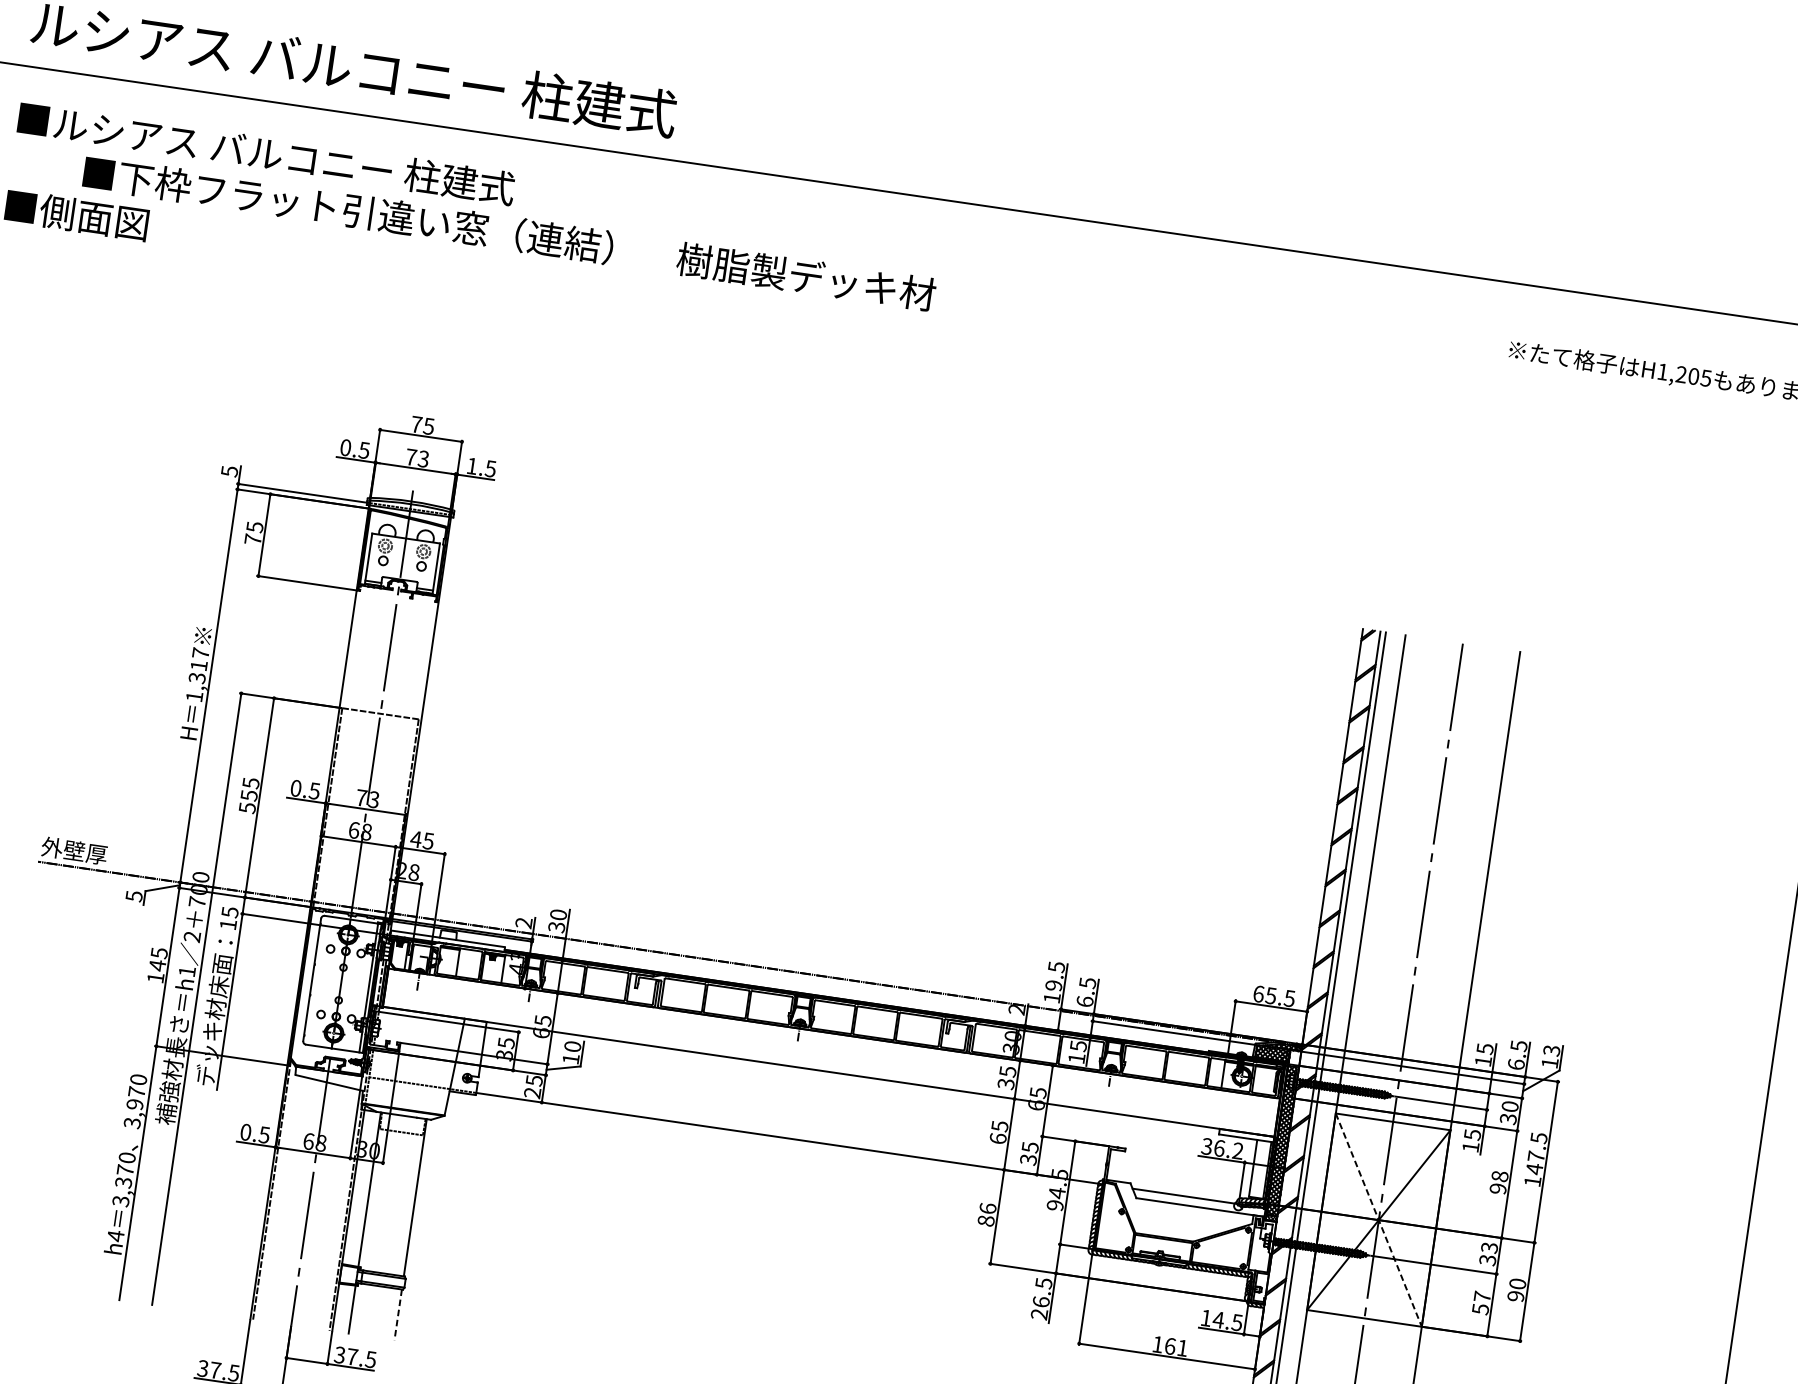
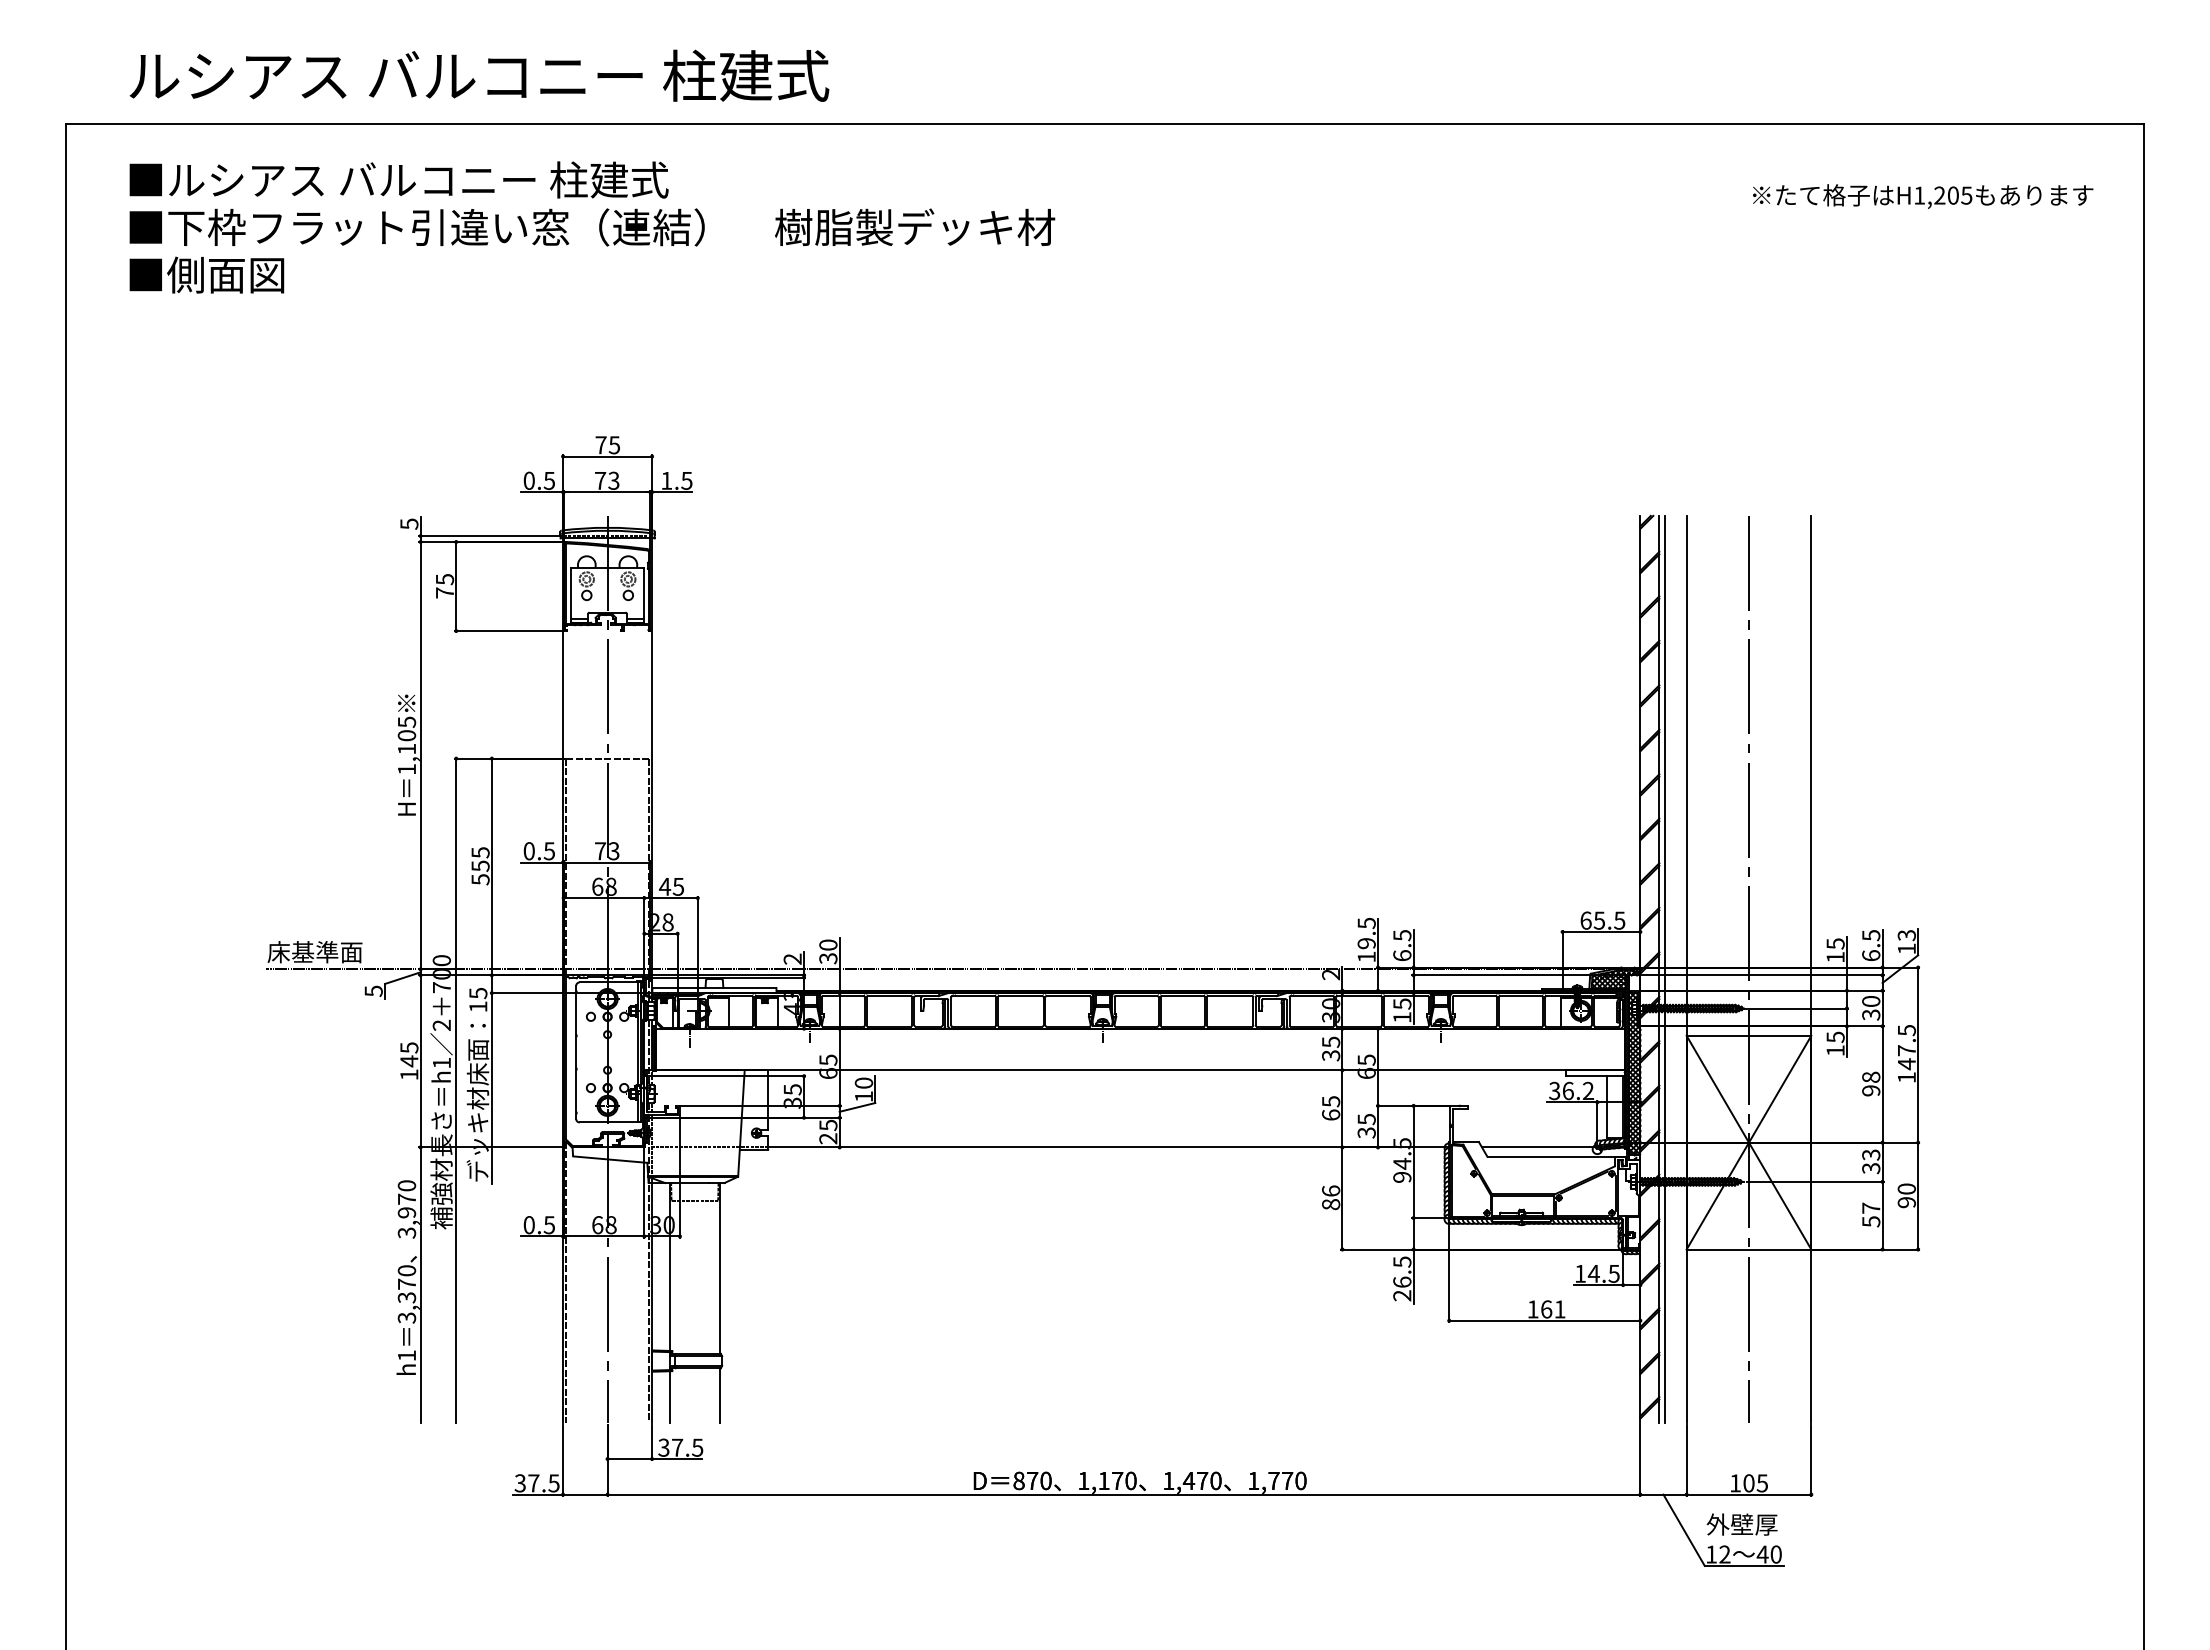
text: (509, 233) -> (592, 227), moved
text: (198, 665) -> (406, 735), 1,317 -> 1,105
text: (84, 852) -> (314, 952), 外壁厚 -> 床基準面
line: (1378, 1219) -> (1748, 1142), dashed -> solid
text: (115, 1235) -> (406, 1355), h4 -> h1
line: (398, 1314) -> (719, 1395), dashed -> solid

